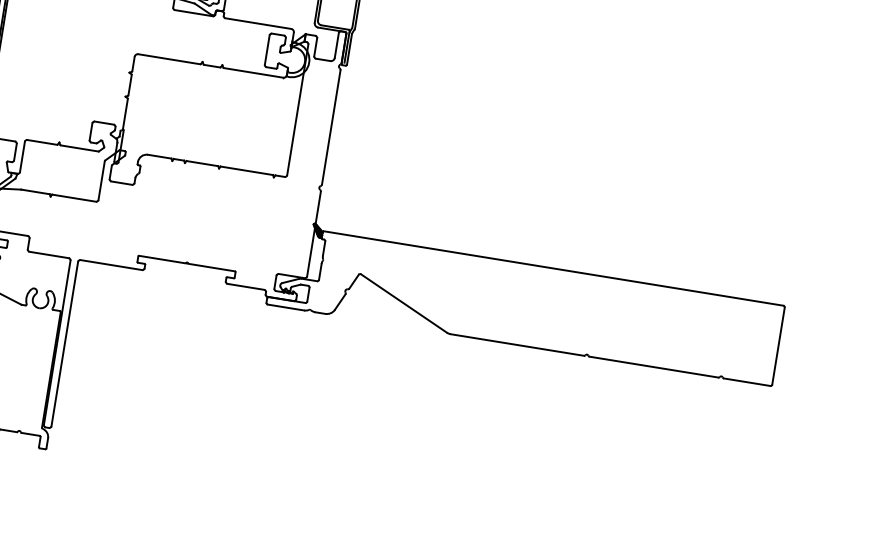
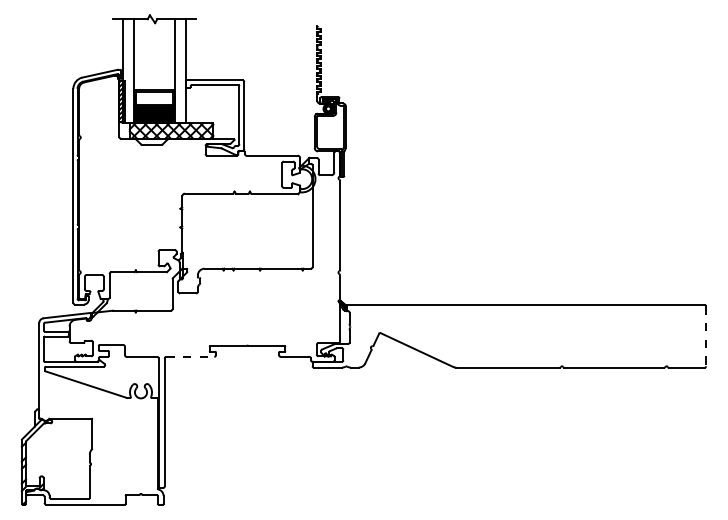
line: (111, 264) -> (190, 356), solid -> dashed
line: (778, 346) -> (706, 336), solid -> dashed

